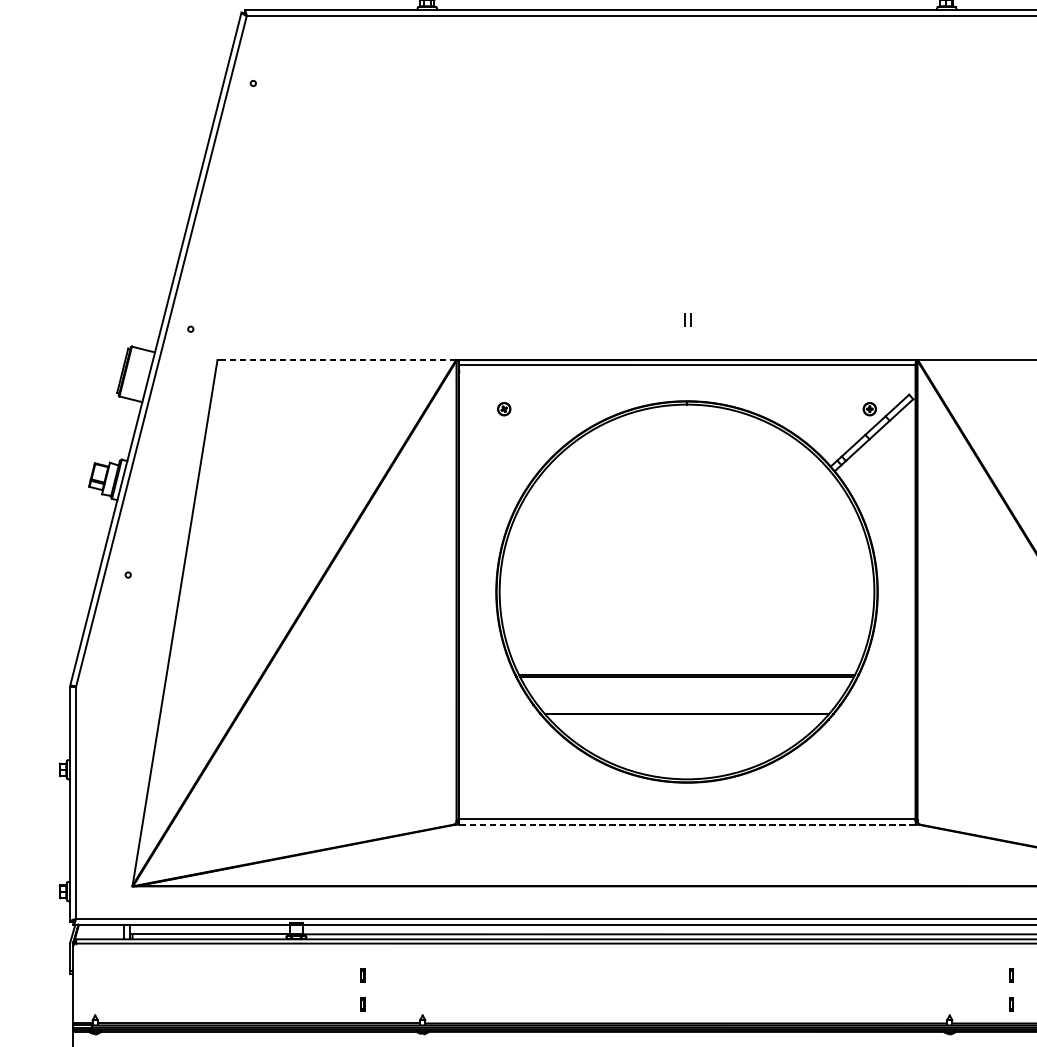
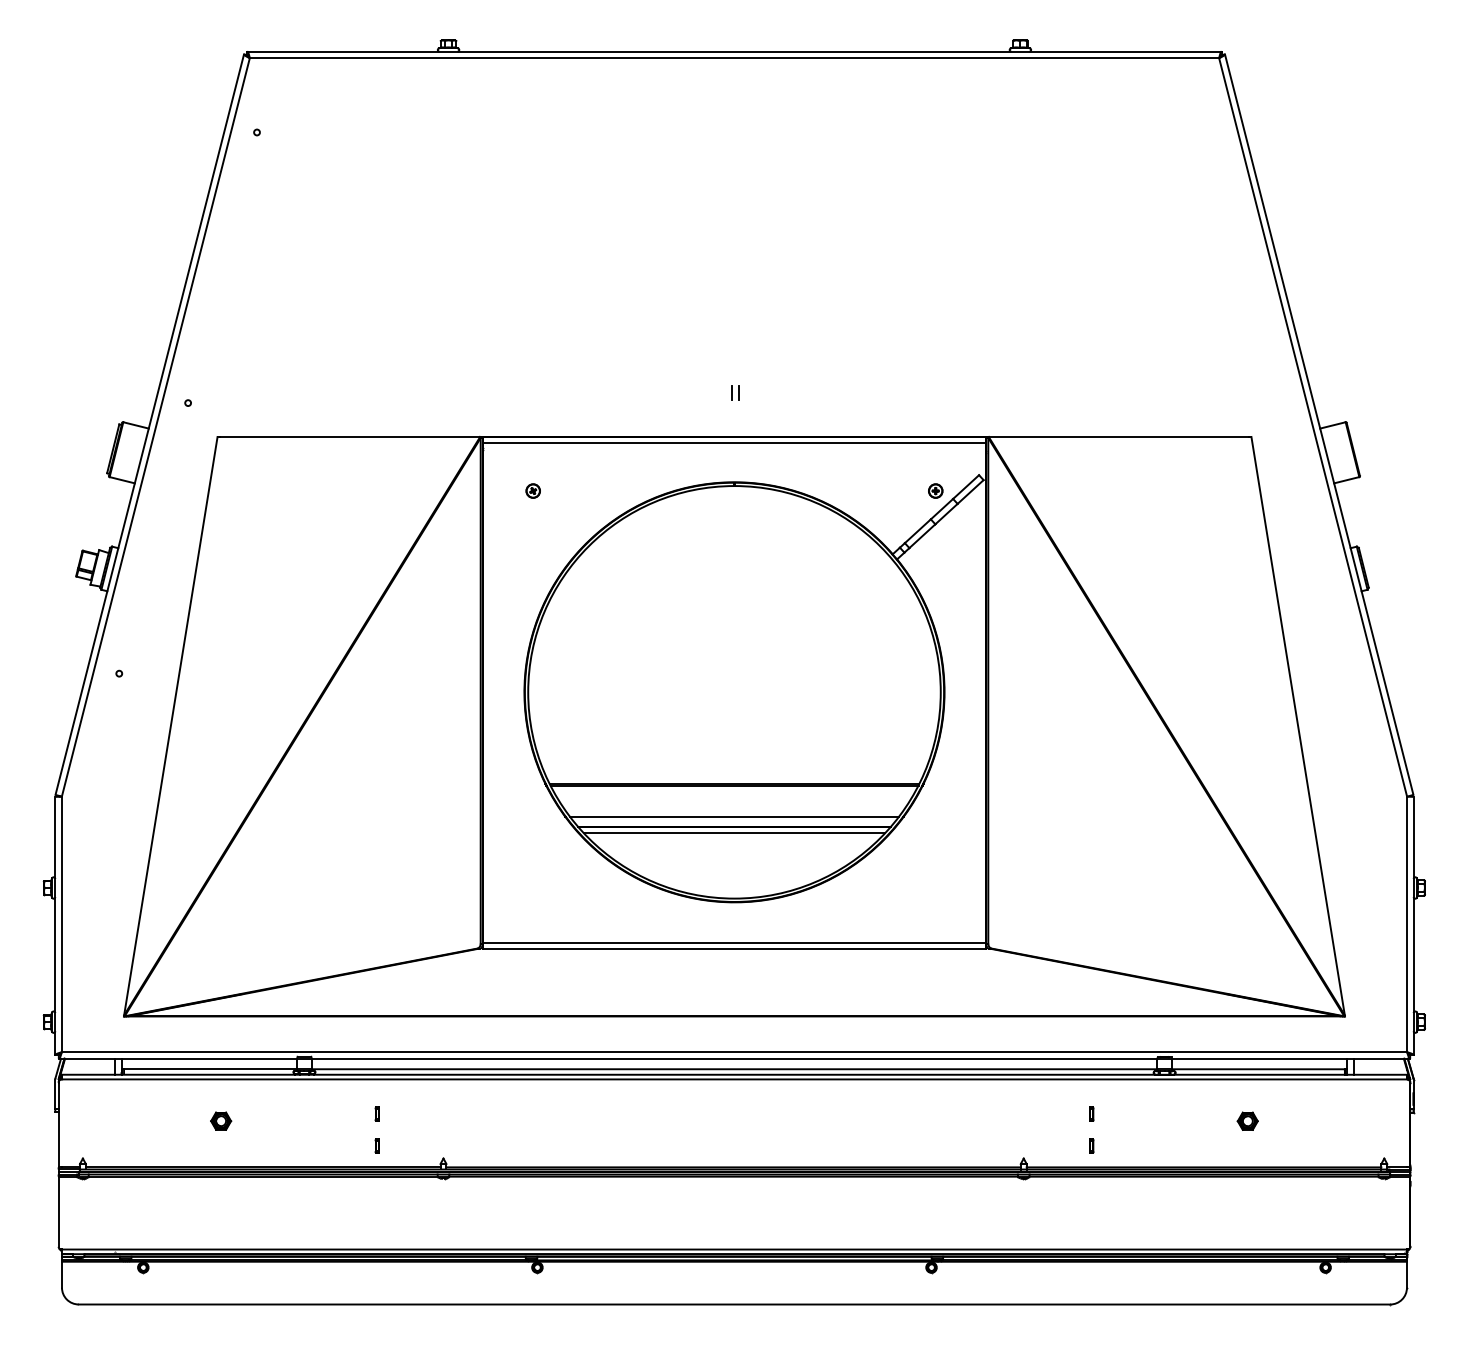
line: (338, 360) -> (350, 437), dashed -> solid
line: (687, 704) -> (734, 816), added
line: (687, 720) -> (734, 833), added
line: (687, 825) -> (734, 949), dashed -> solid
part: (221, 980) -> (221, 1120), added

